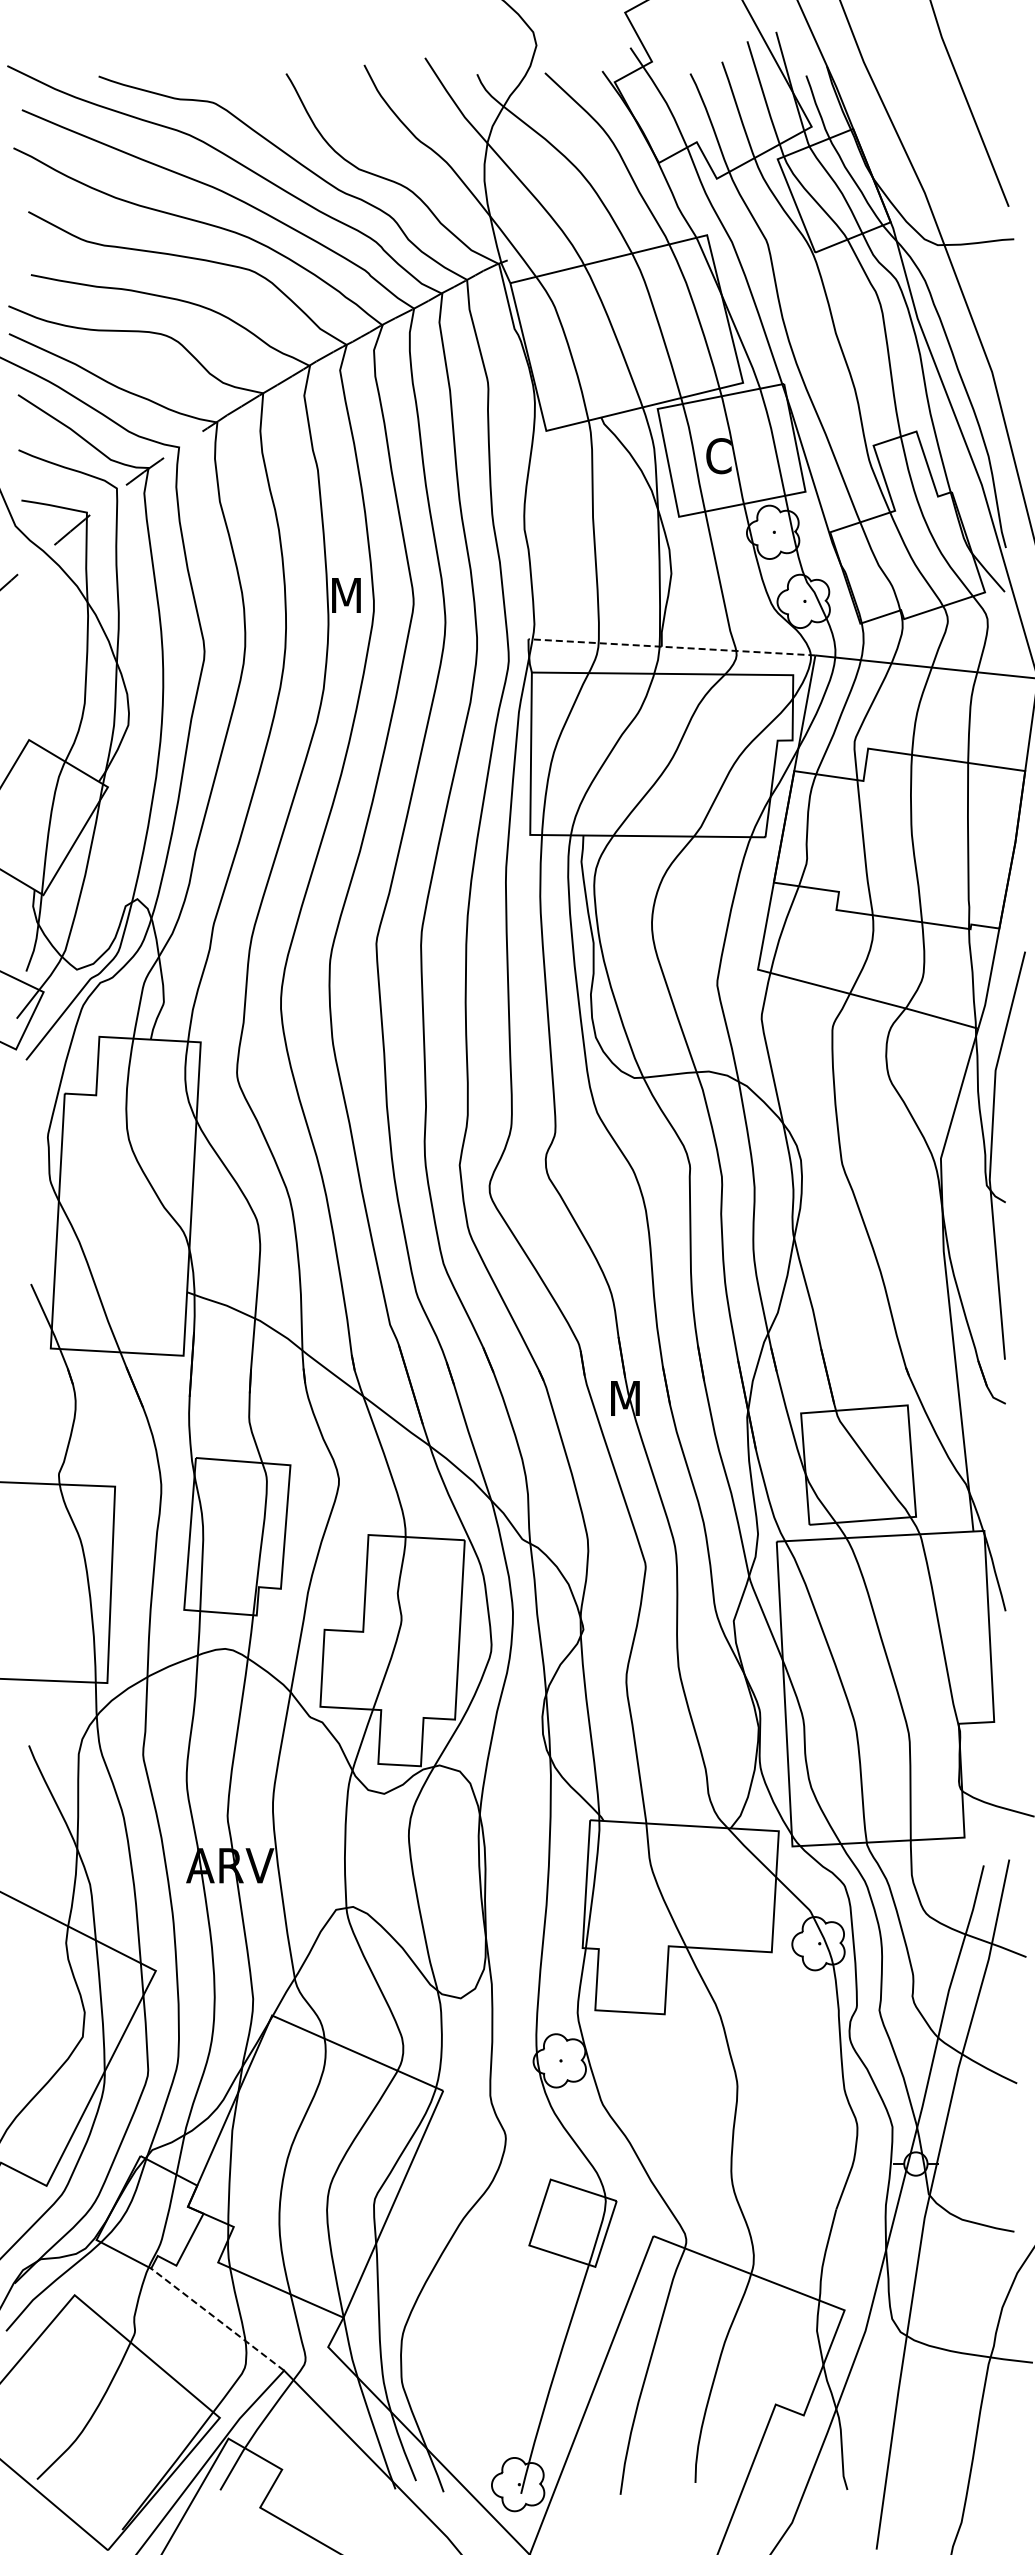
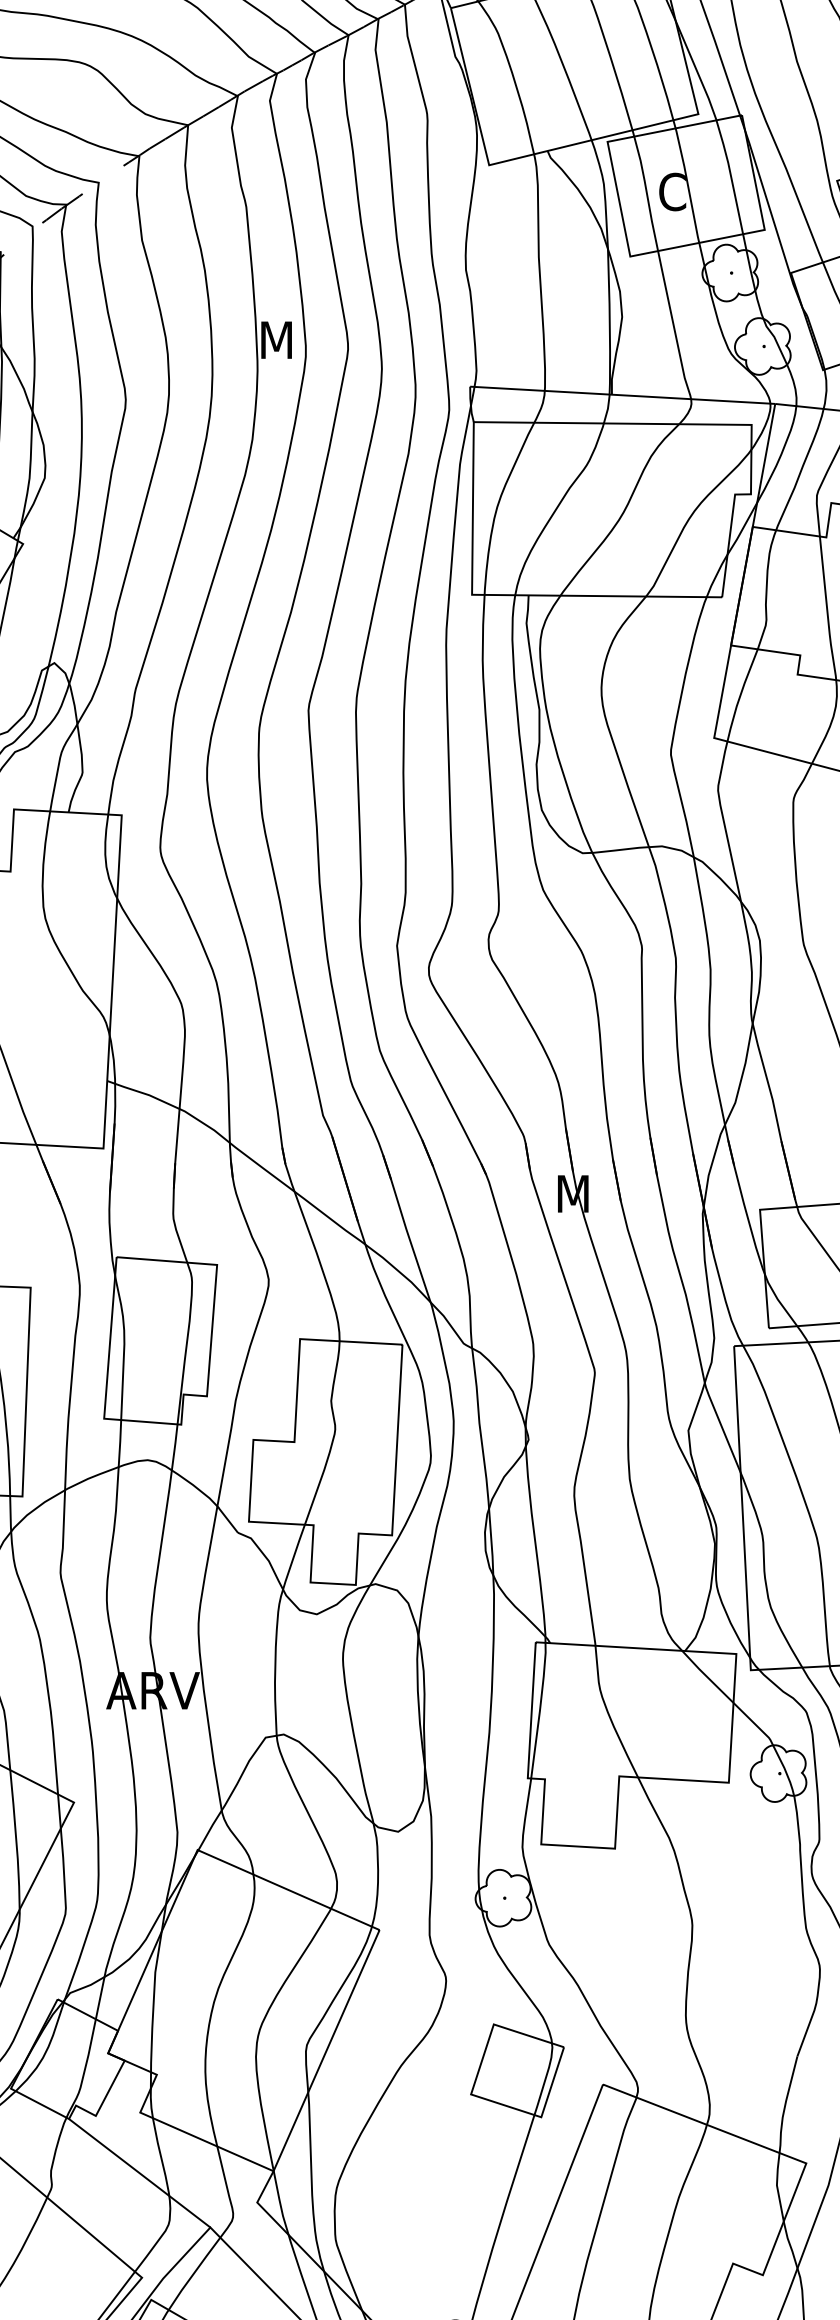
line: (671, 647) -> (622, 395), dashed -> solid
line: (217, 2319) -> (139, 2173), dashed -> solid

